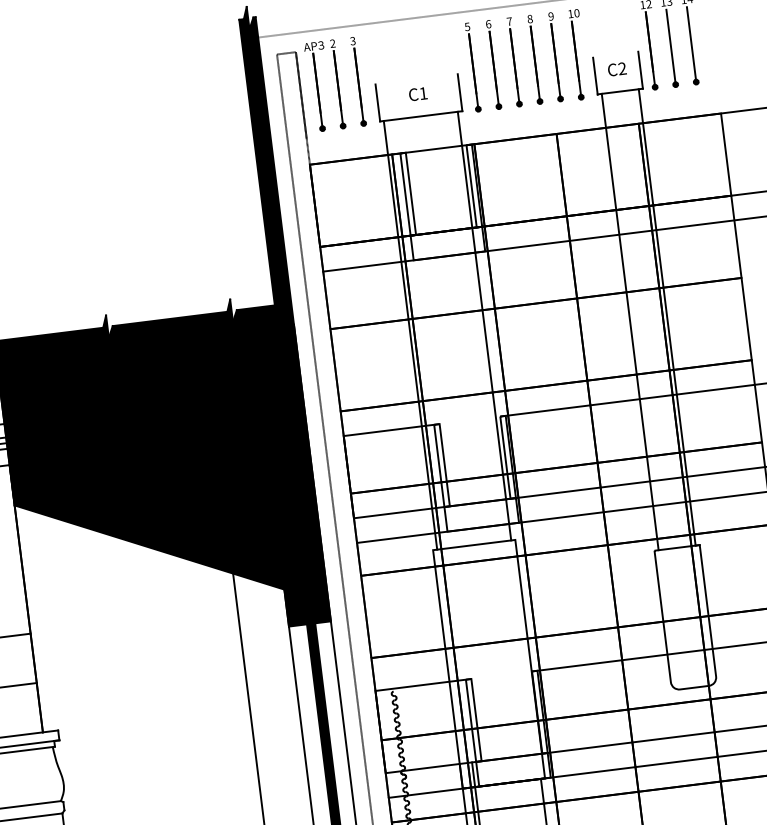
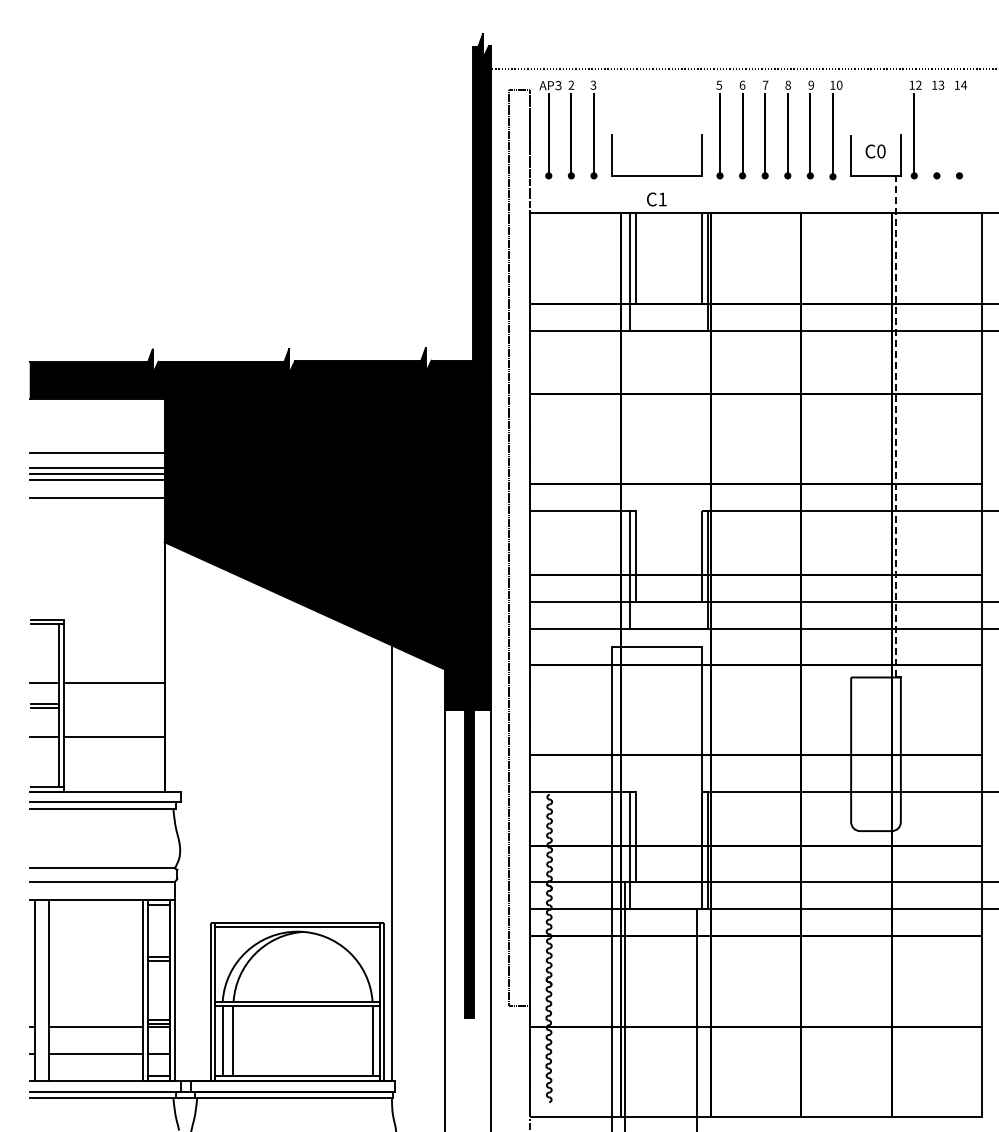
line: (691, 43) -> (959, 133), removed
line: (670, 46) -> (936, 133), removed
text: (622, 68) -> (881, 151), C2 -> C0
text: (417, 94) -> (656, 199), moved
line: (667, 317) -> (896, 426), solid -> dashed
line: (630, 321) -> (855, 426), removed
line: (484, 326) -> (697, 411), removed
line: (410, 335) -> (616, 411), removed

